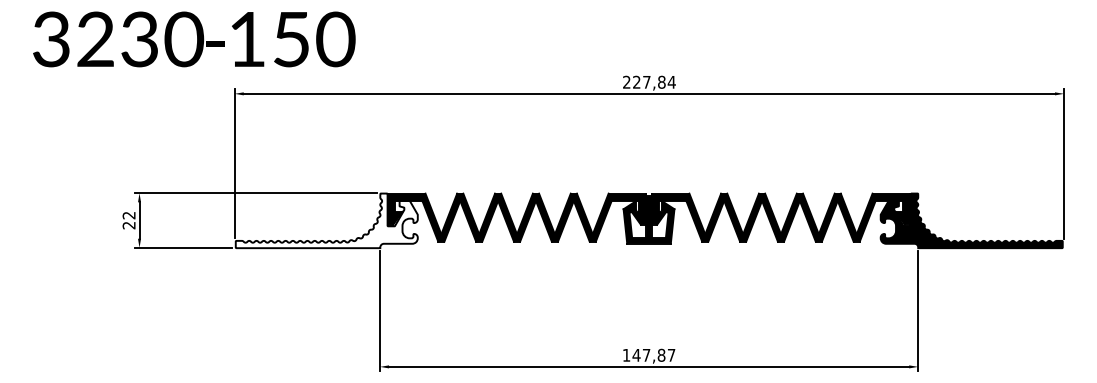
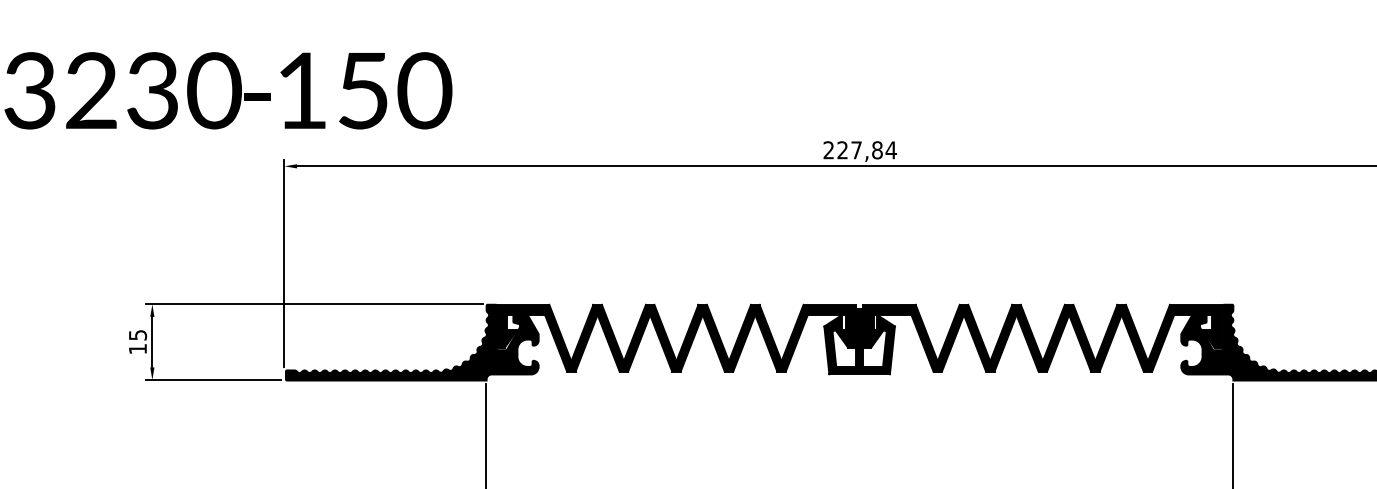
text: (128, 220) -> (137, 342), 22 -> 15
fill: (326, 220) -> (411, 342), added

